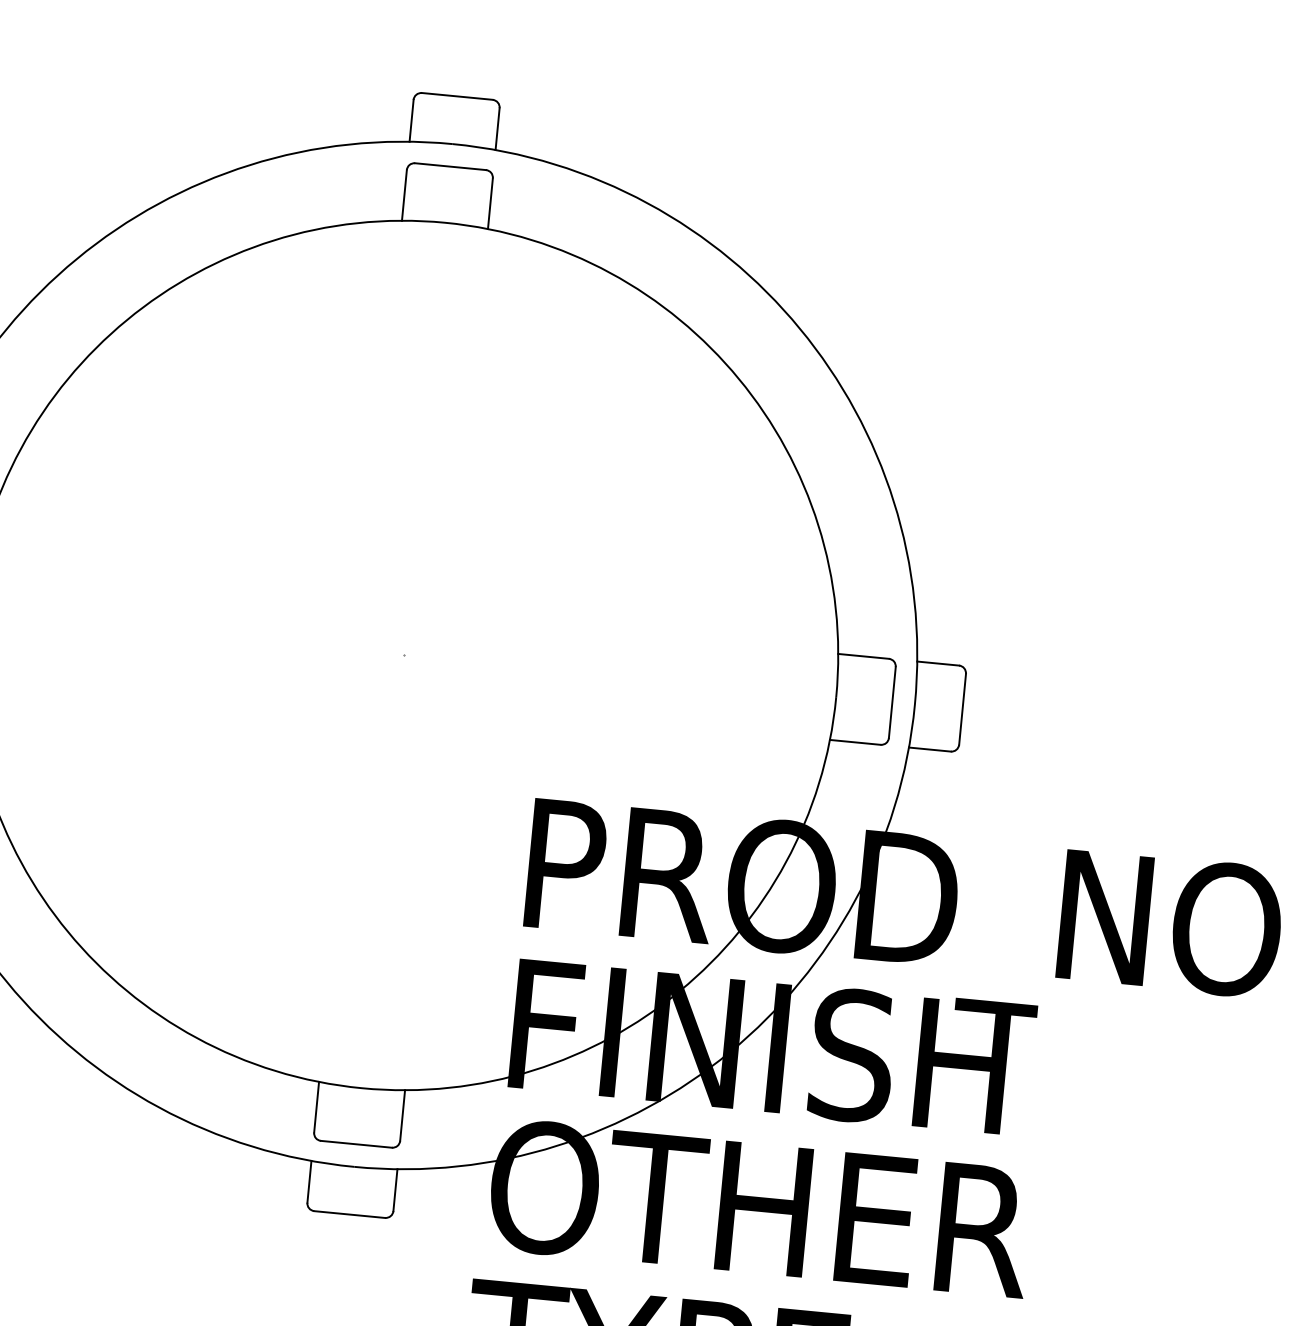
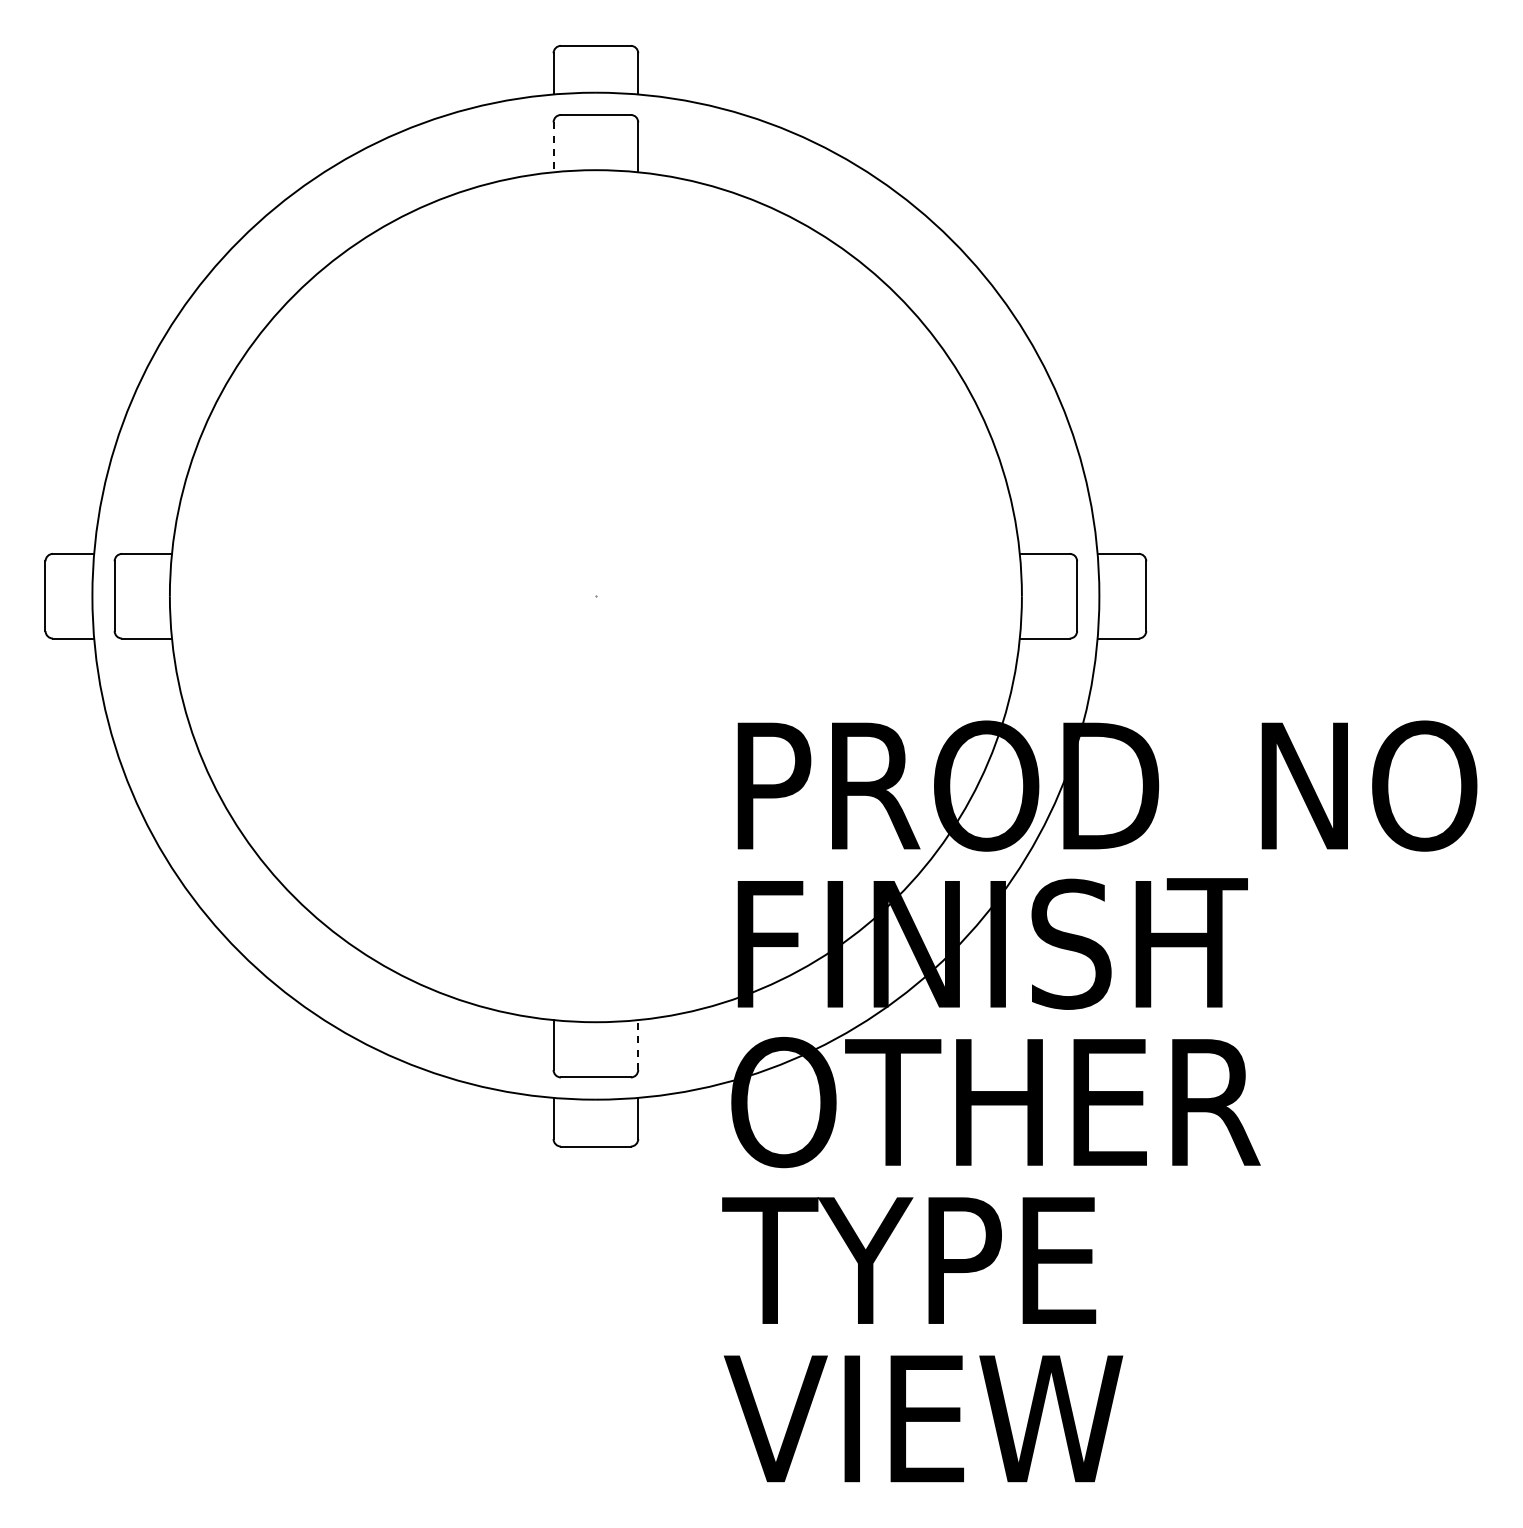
line: (404, 195) -> (553, 147), solid -> dashed
line: (402, 1116) -> (638, 1045), solid -> dashed

